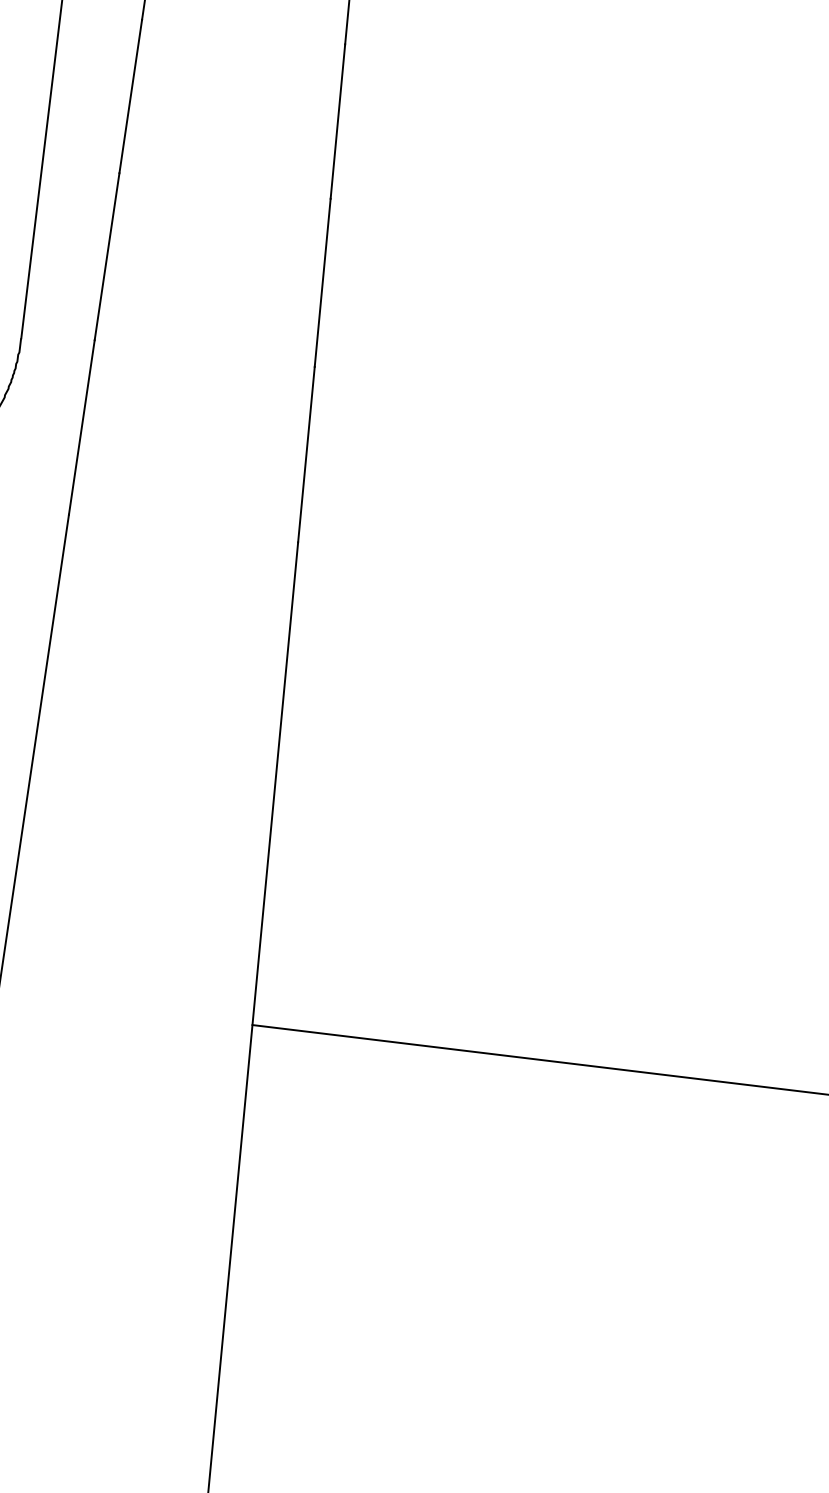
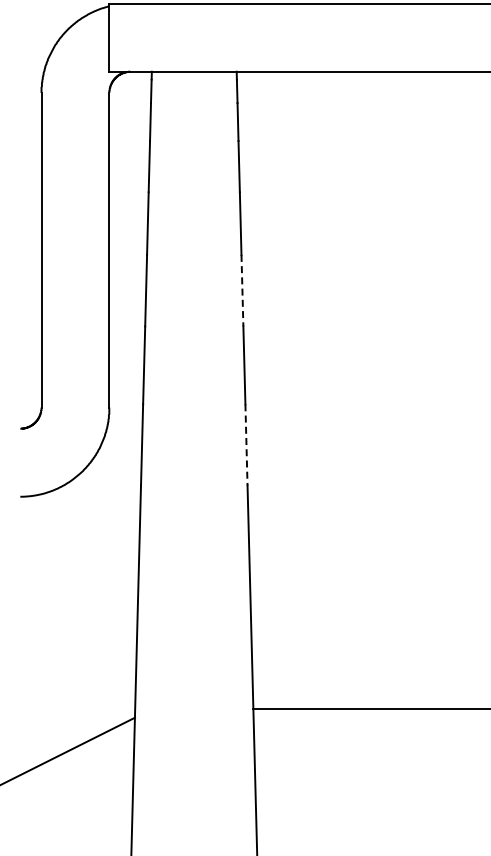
line: (338, 121) -> (242, 290), solid -> dashed
line: (306, 455) -> (246, 445), solid -> dashed

